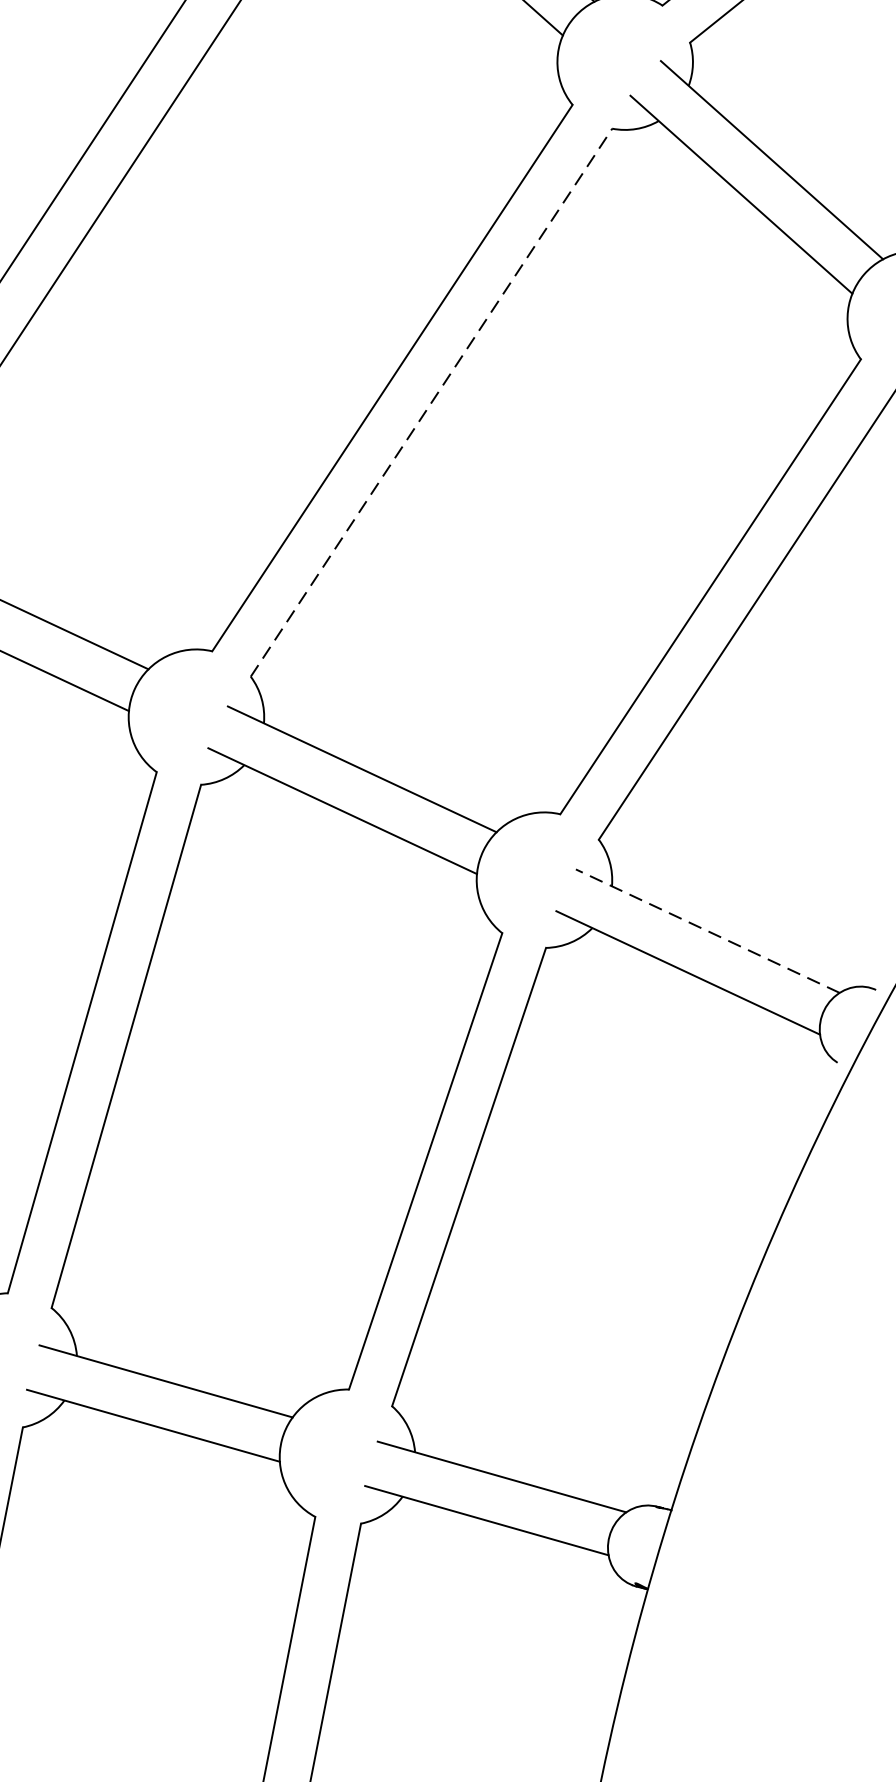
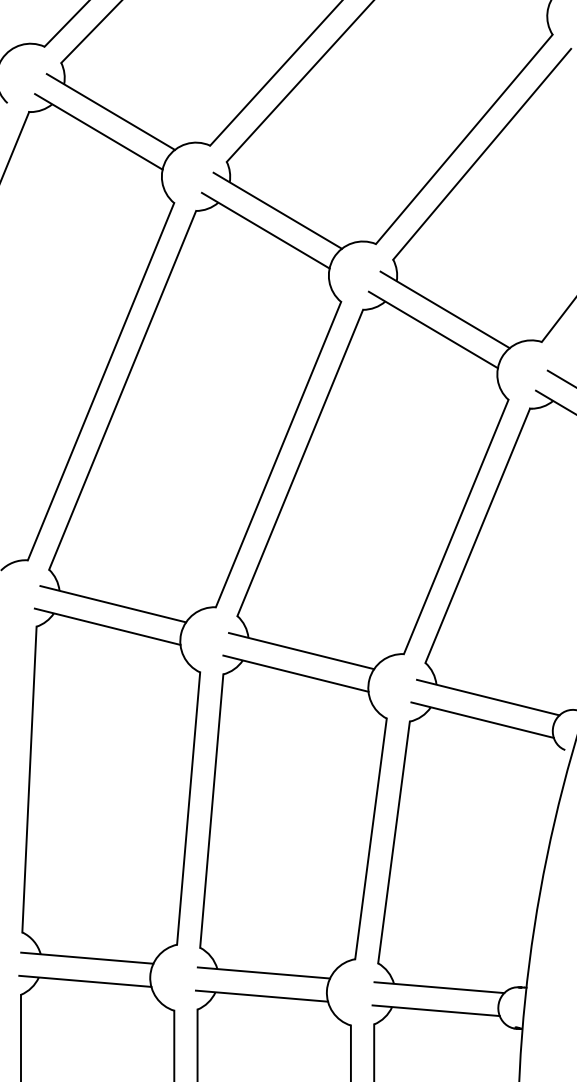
line: (432, 401) -> (300, 462), dashed -> solid
line: (706, 930) -> (487, 697), dashed -> solid

